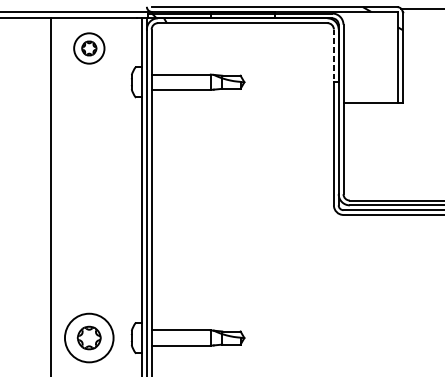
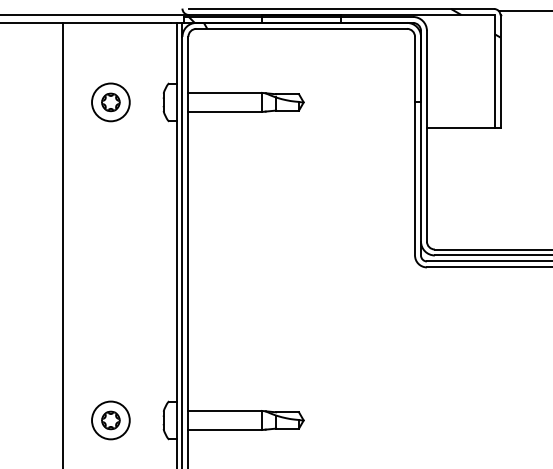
part: (89, 48) -> (110, 102), moved
line: (334, 55) -> (415, 69), dashed -> solid
part: (89, 338) -> (110, 420), size x0.62

